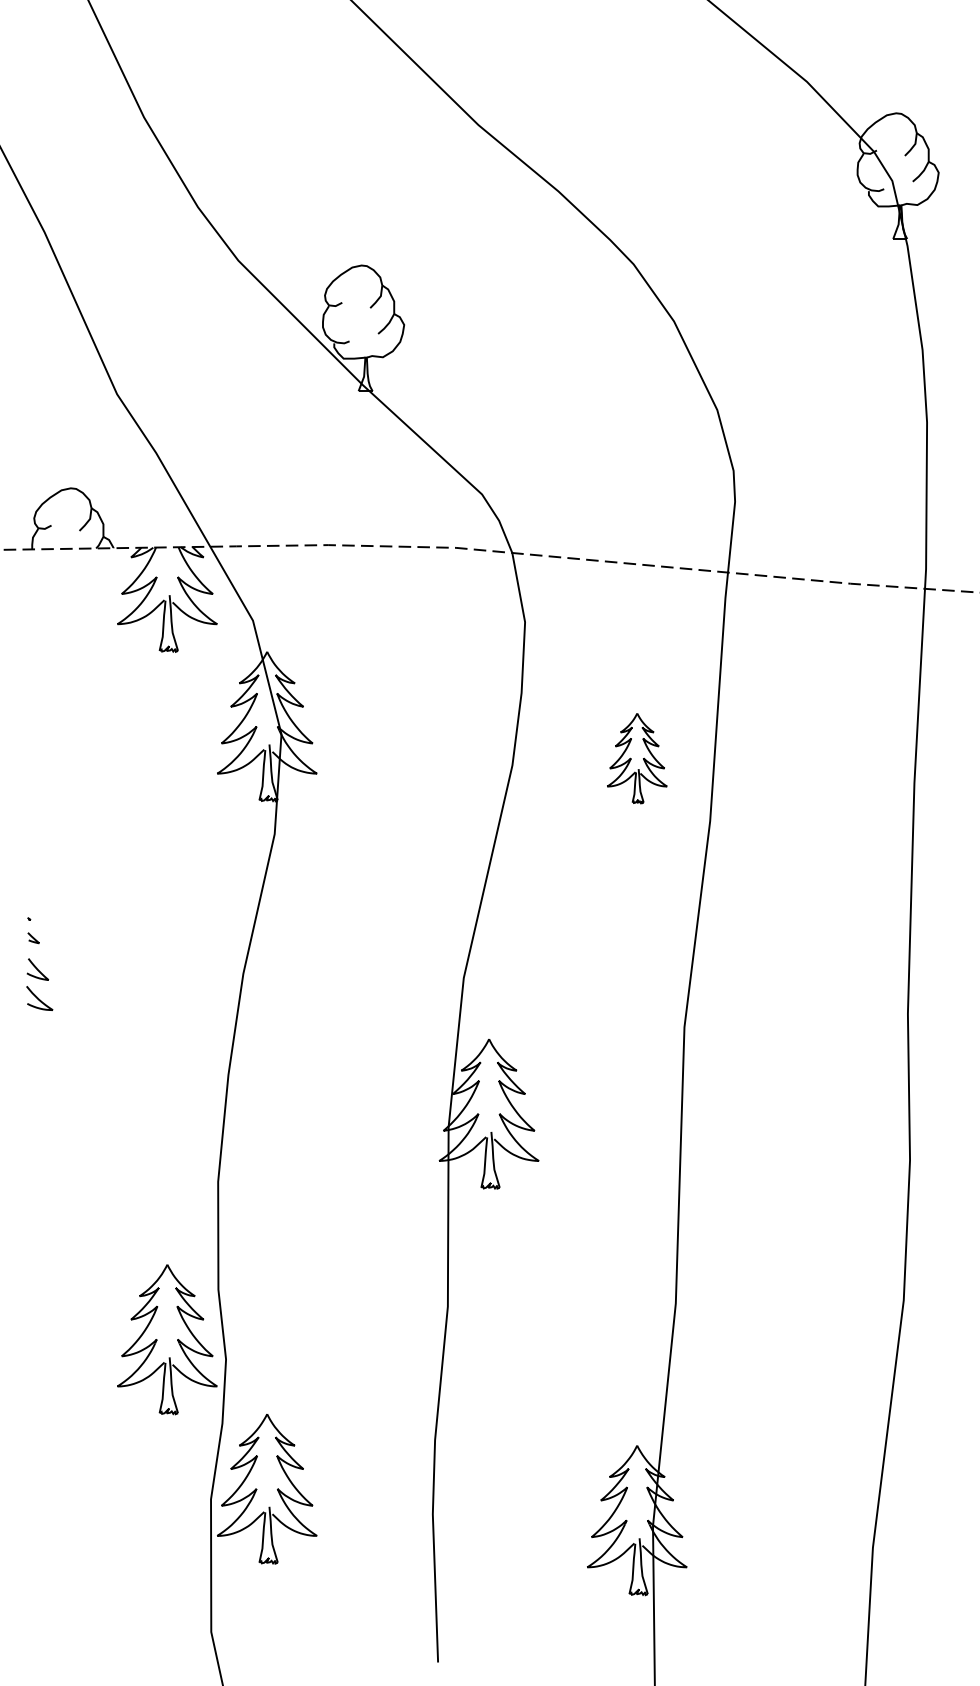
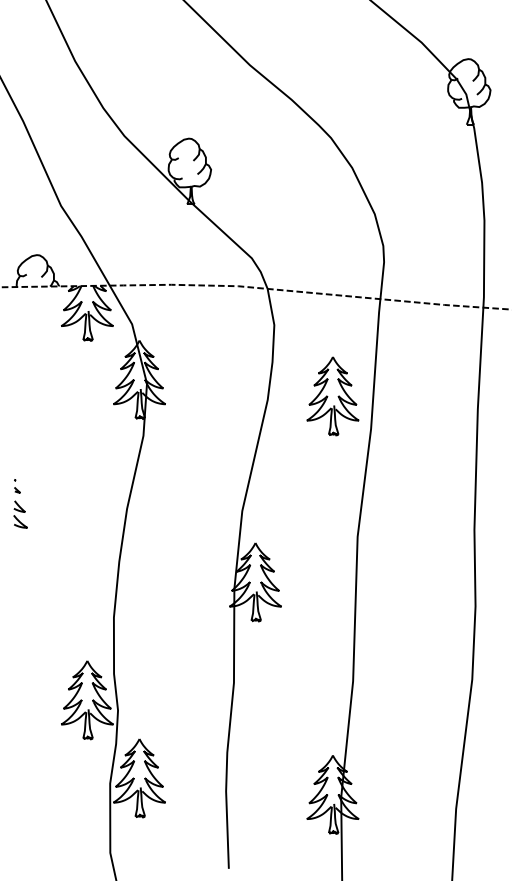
part: (636, 758) -> (332, 396), size x1.67

